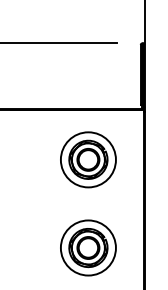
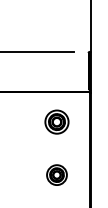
part: (87, 158) -> (56, 121), size x0.7
part: (87, 246) -> (56, 174), size x0.6

